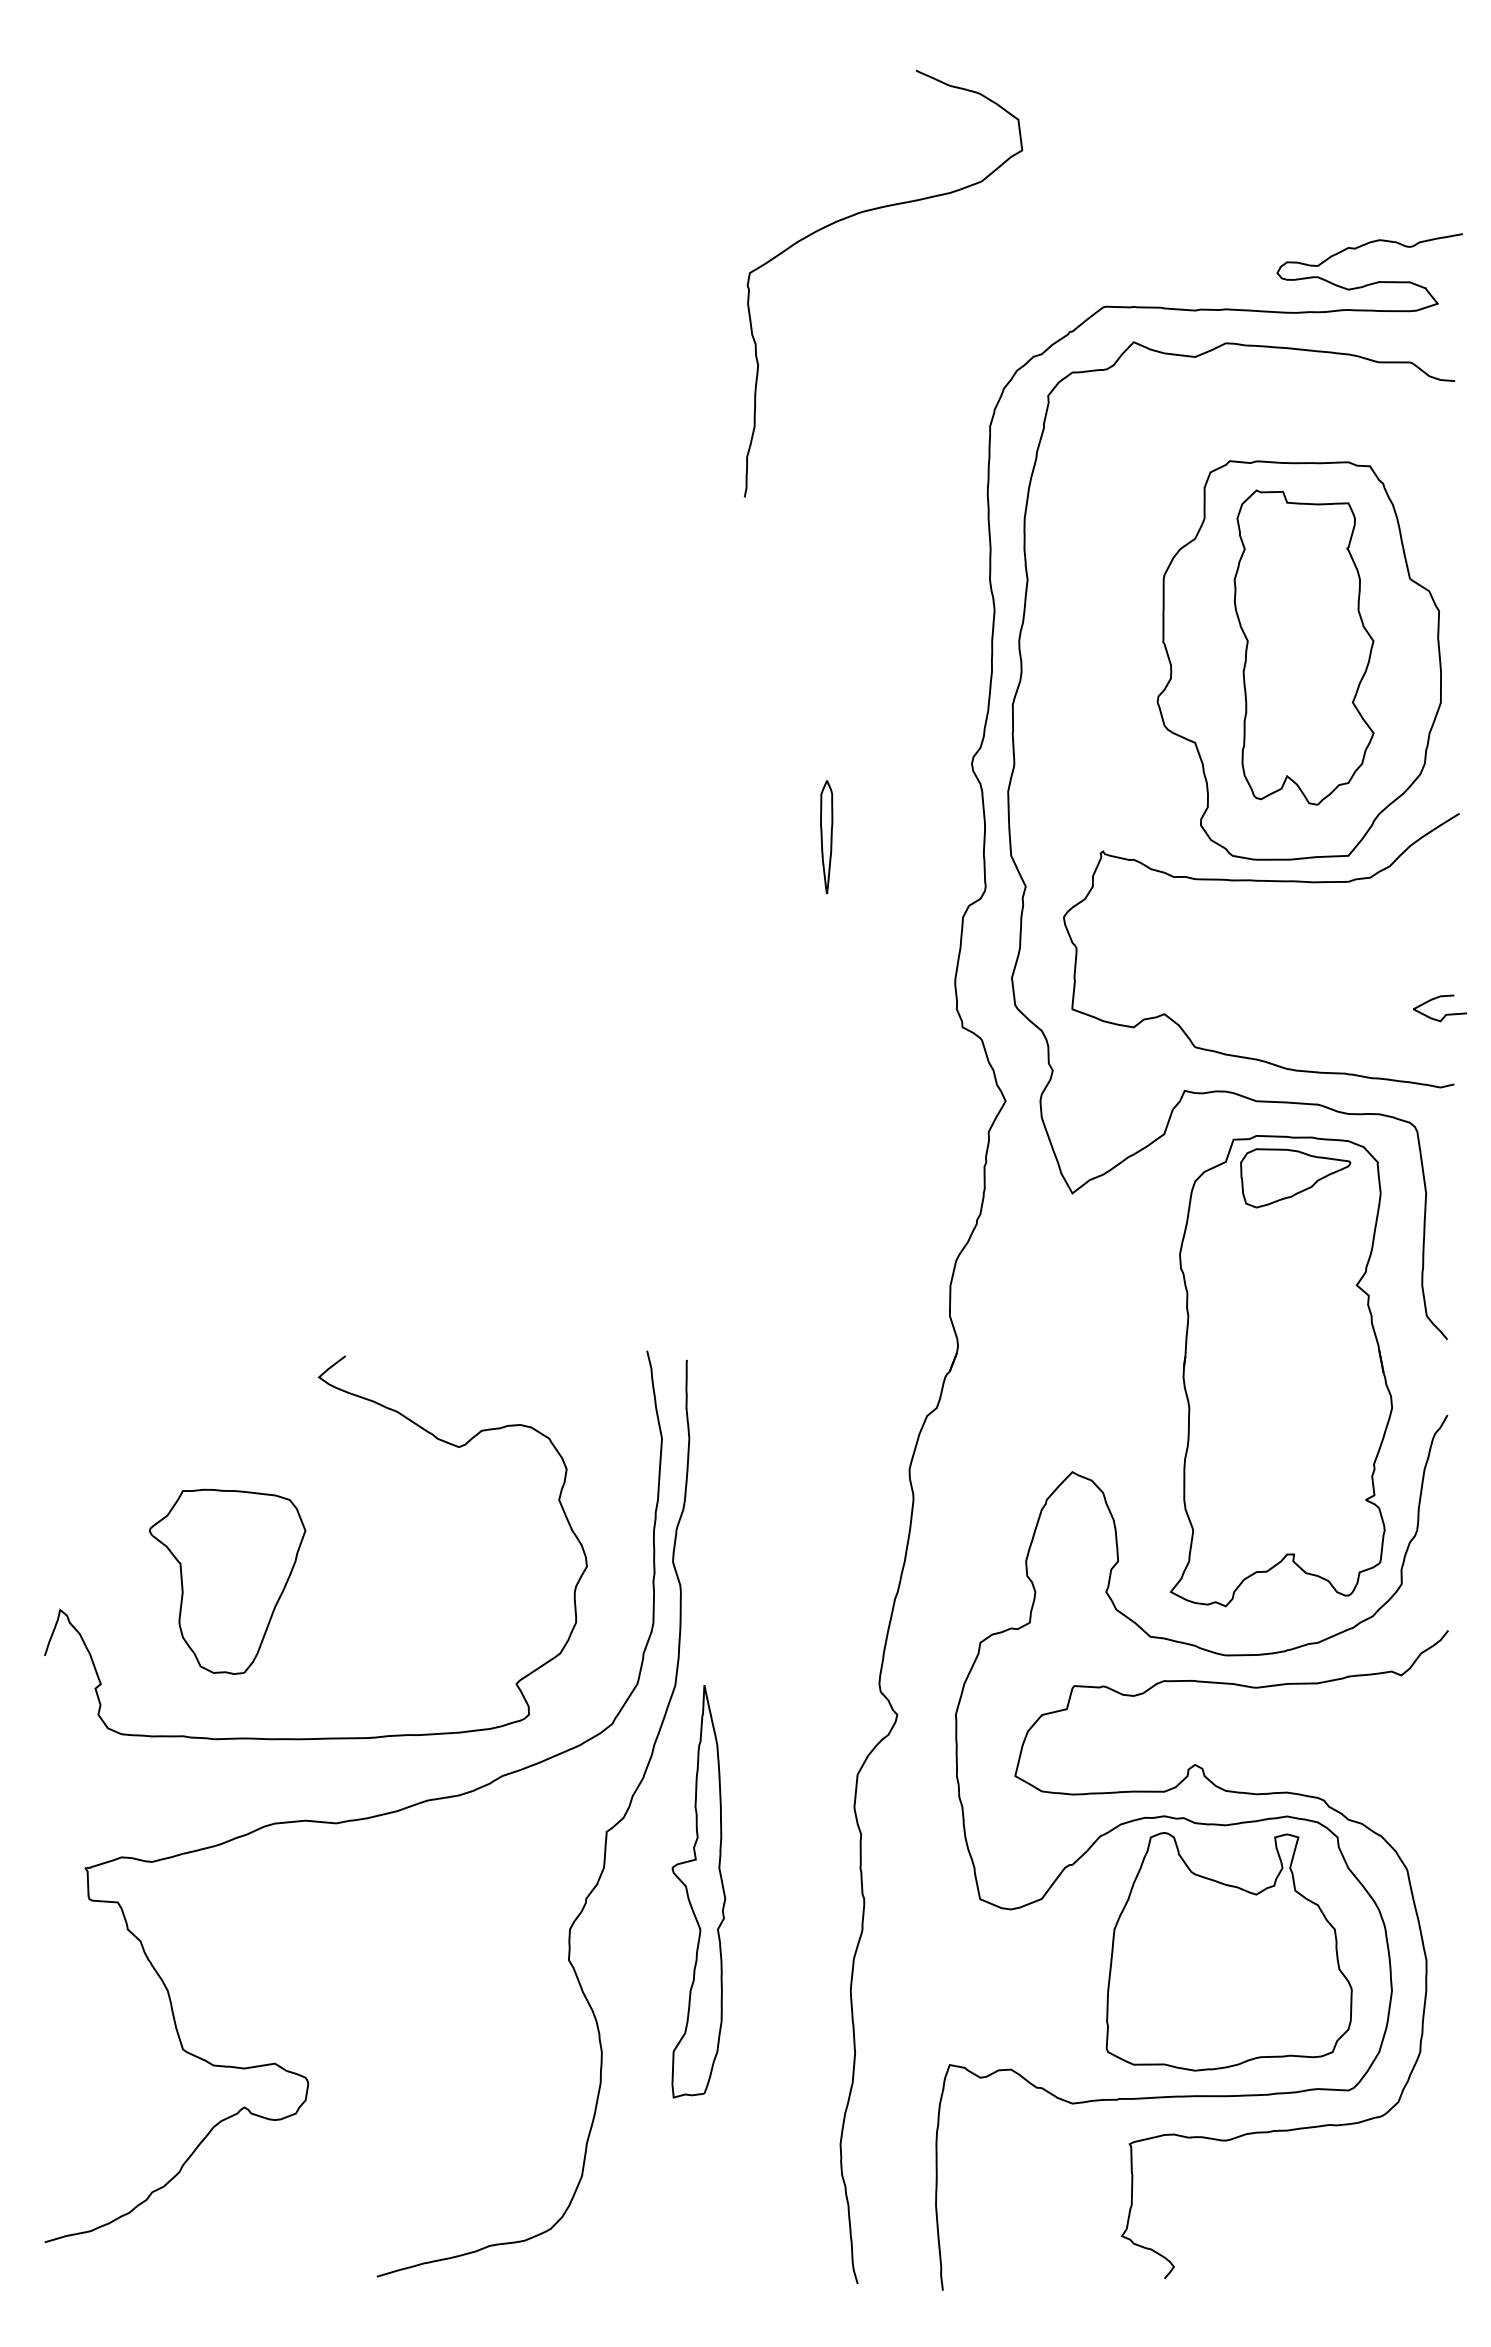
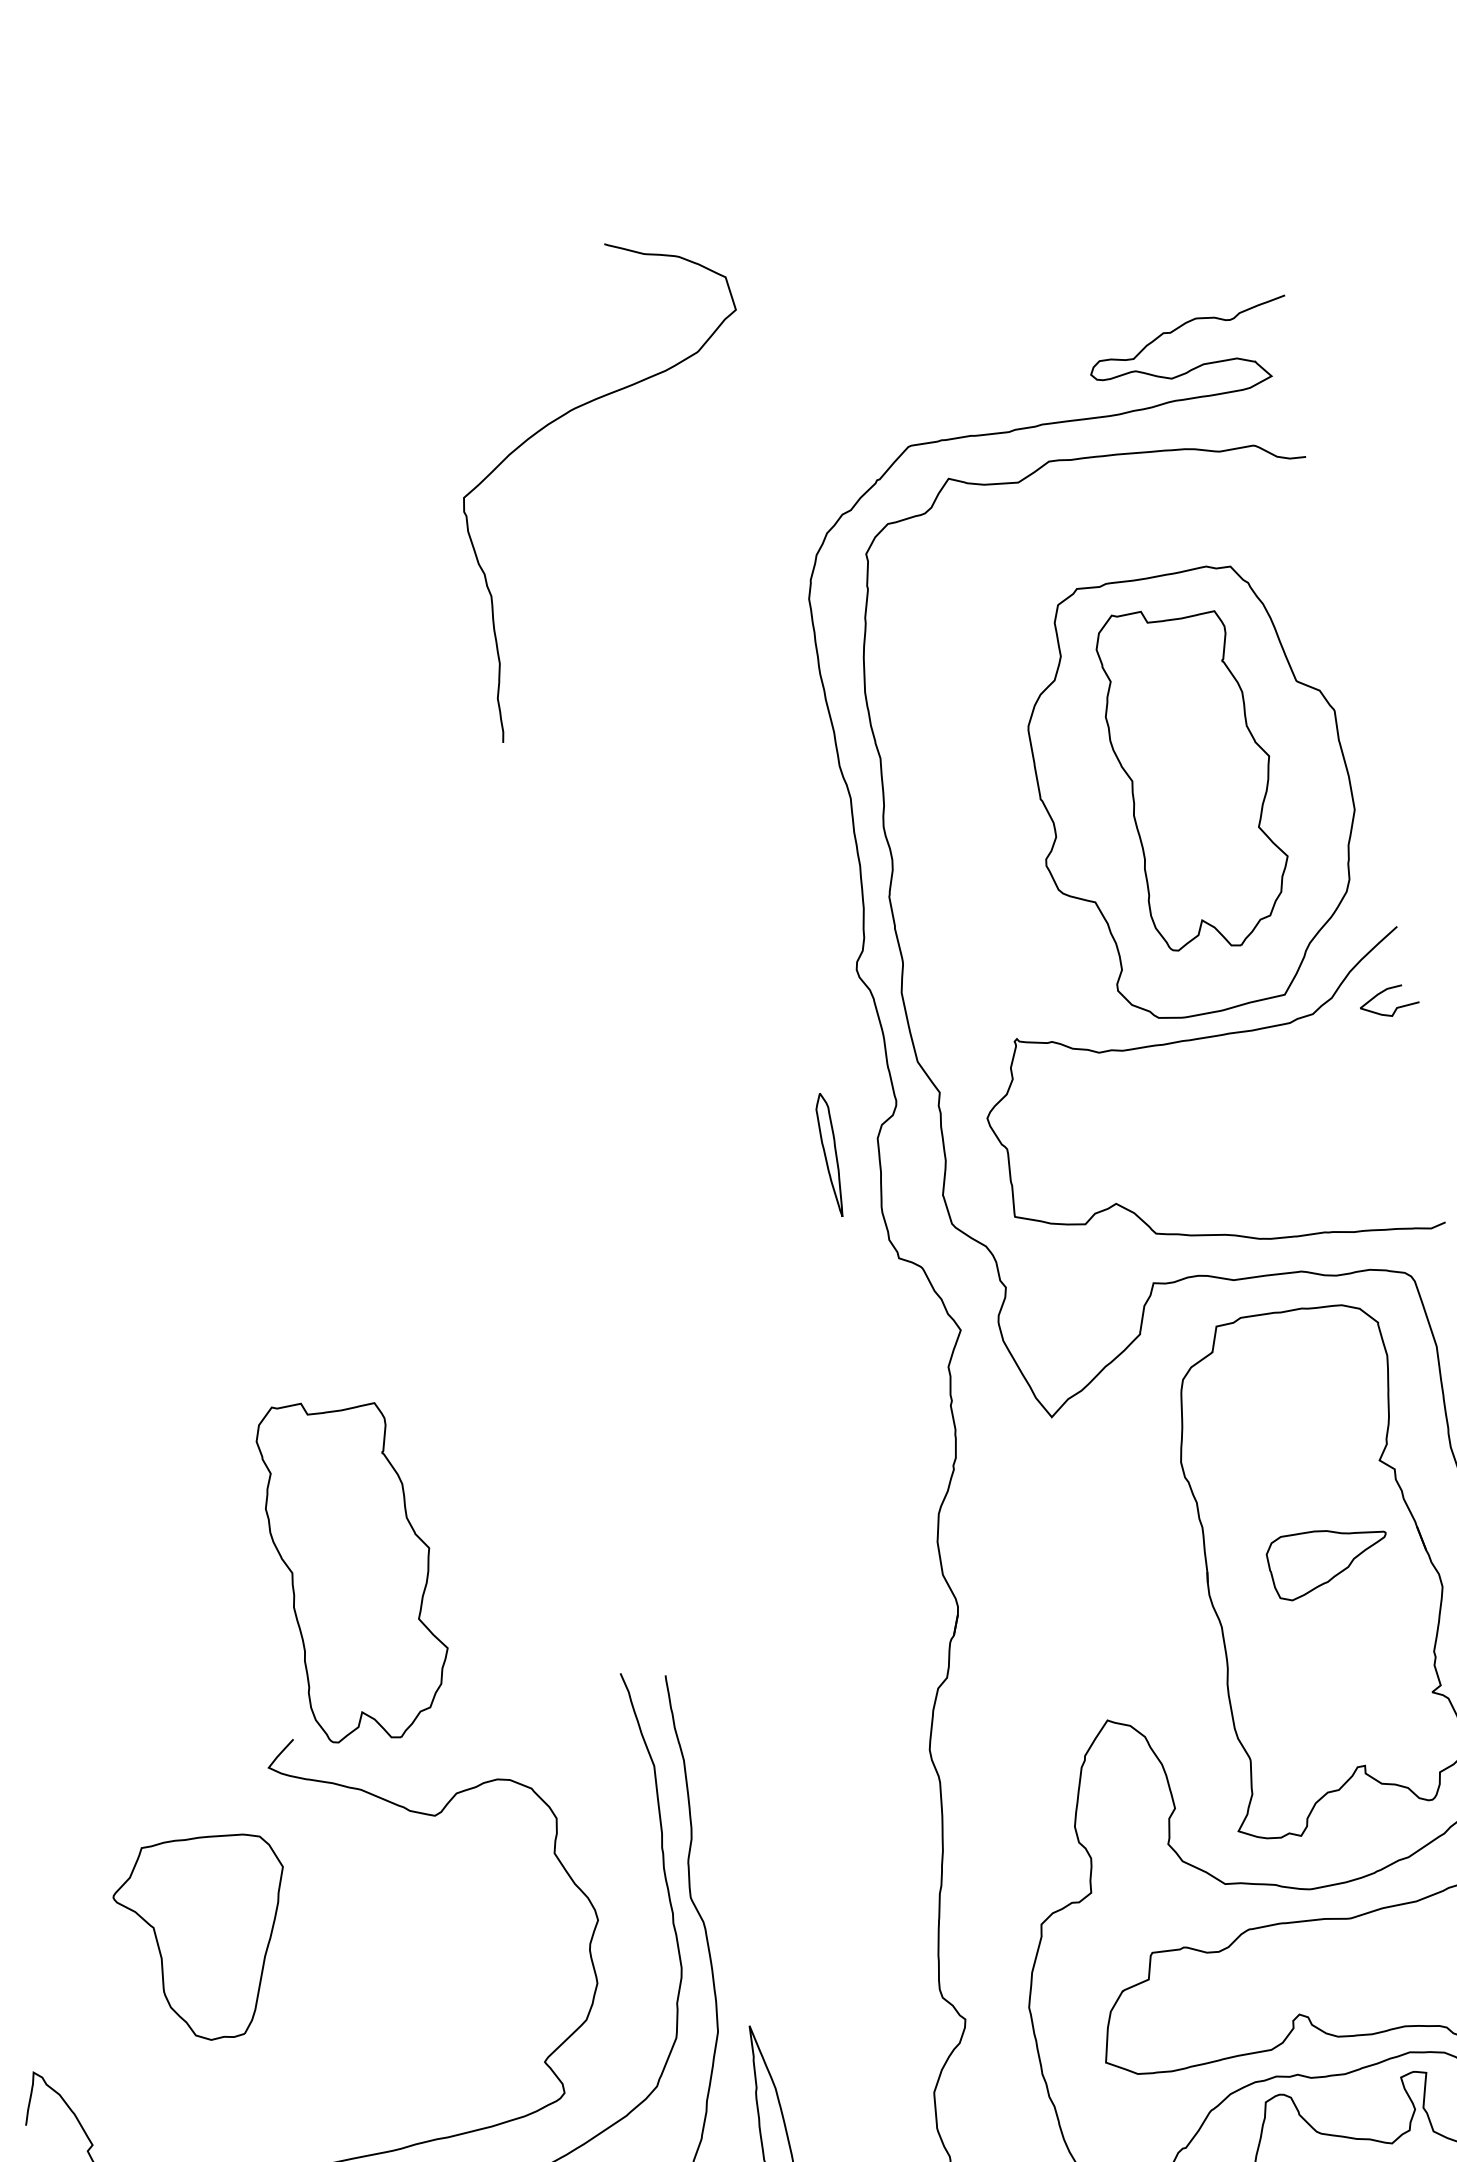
curve: (865, 212) -> (577, 408), moved
part: (826, 837) -> (830, 1155), moved
curve: (1445, 1014) -> (1396, 1007), moved
part: (1295, 1178) -> (1329, 1561), moved
part: (427, 1214) -> (354, 1568), added
part: (227, 1581) -> (208, 1937), moved

